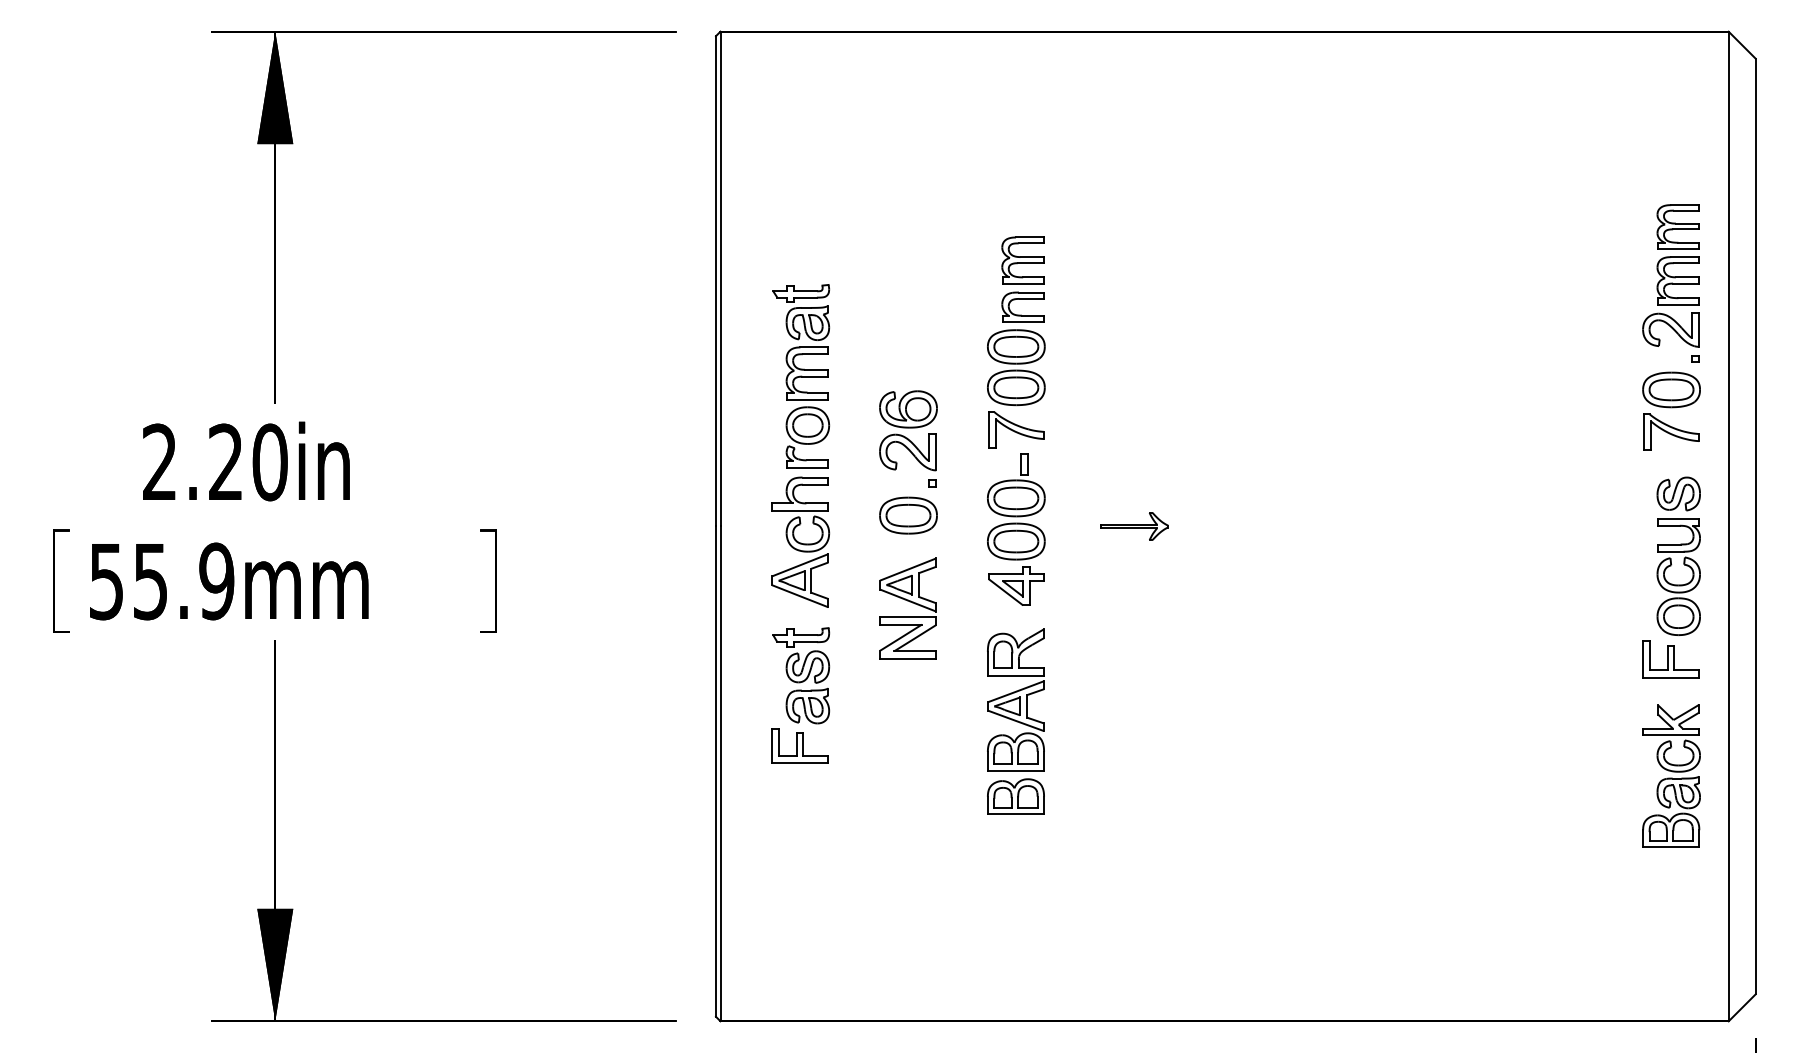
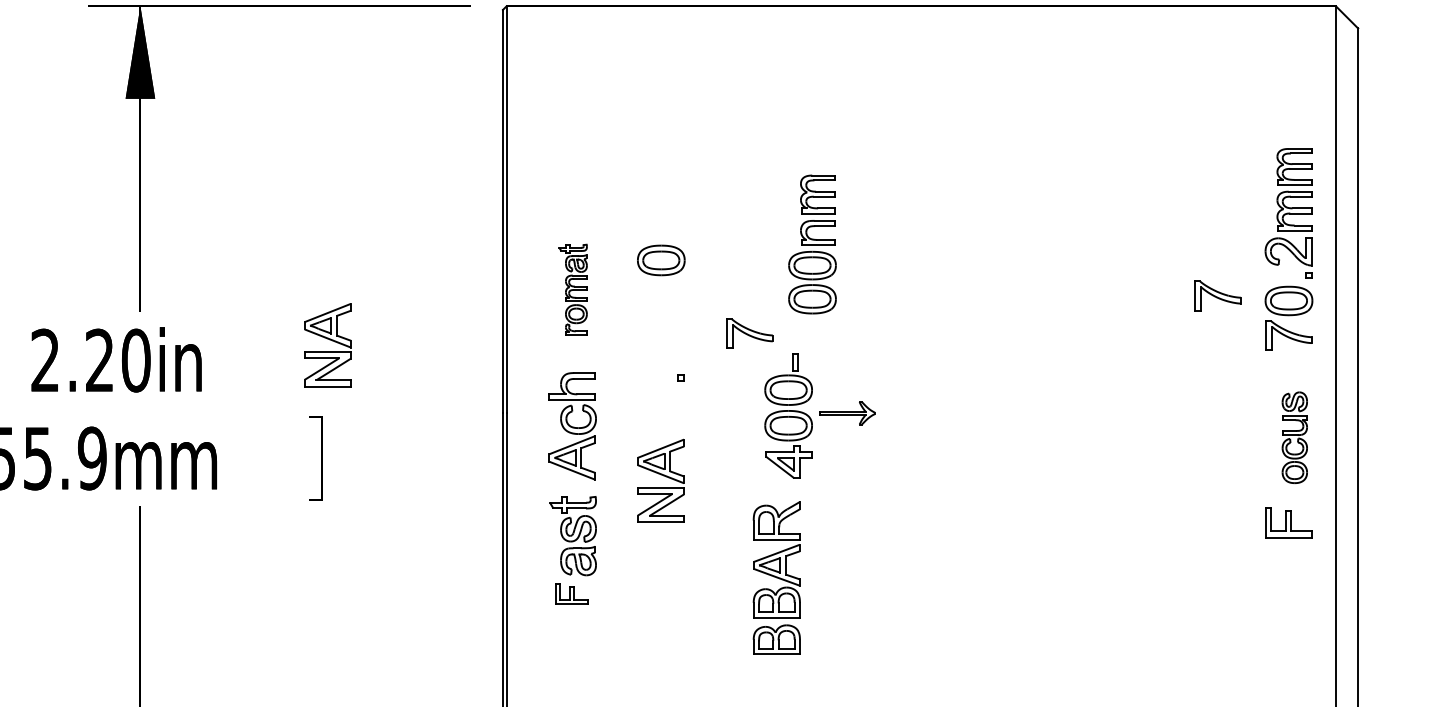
part: (1016, 321) -> (812, 244), moved
part: (801, 376) -> (573, 289), size x0.6
part: (1585, 383) -> (1218, 295), added
part: (908, 430) -> (661, 334), removed
part: (504, 437) -> (328, 340), added
part: (908, 515) -> (661, 260), moved
part: (1016, 529) -> (788, 415), moved
part: (1678, 555) -> (1294, 437), size x0.7
part: (1015, 721) -> (776, 577), moved
part: (799, 745) -> (571, 593), size x0.7
part: (1671, 775) -> (1288, 618), removed

